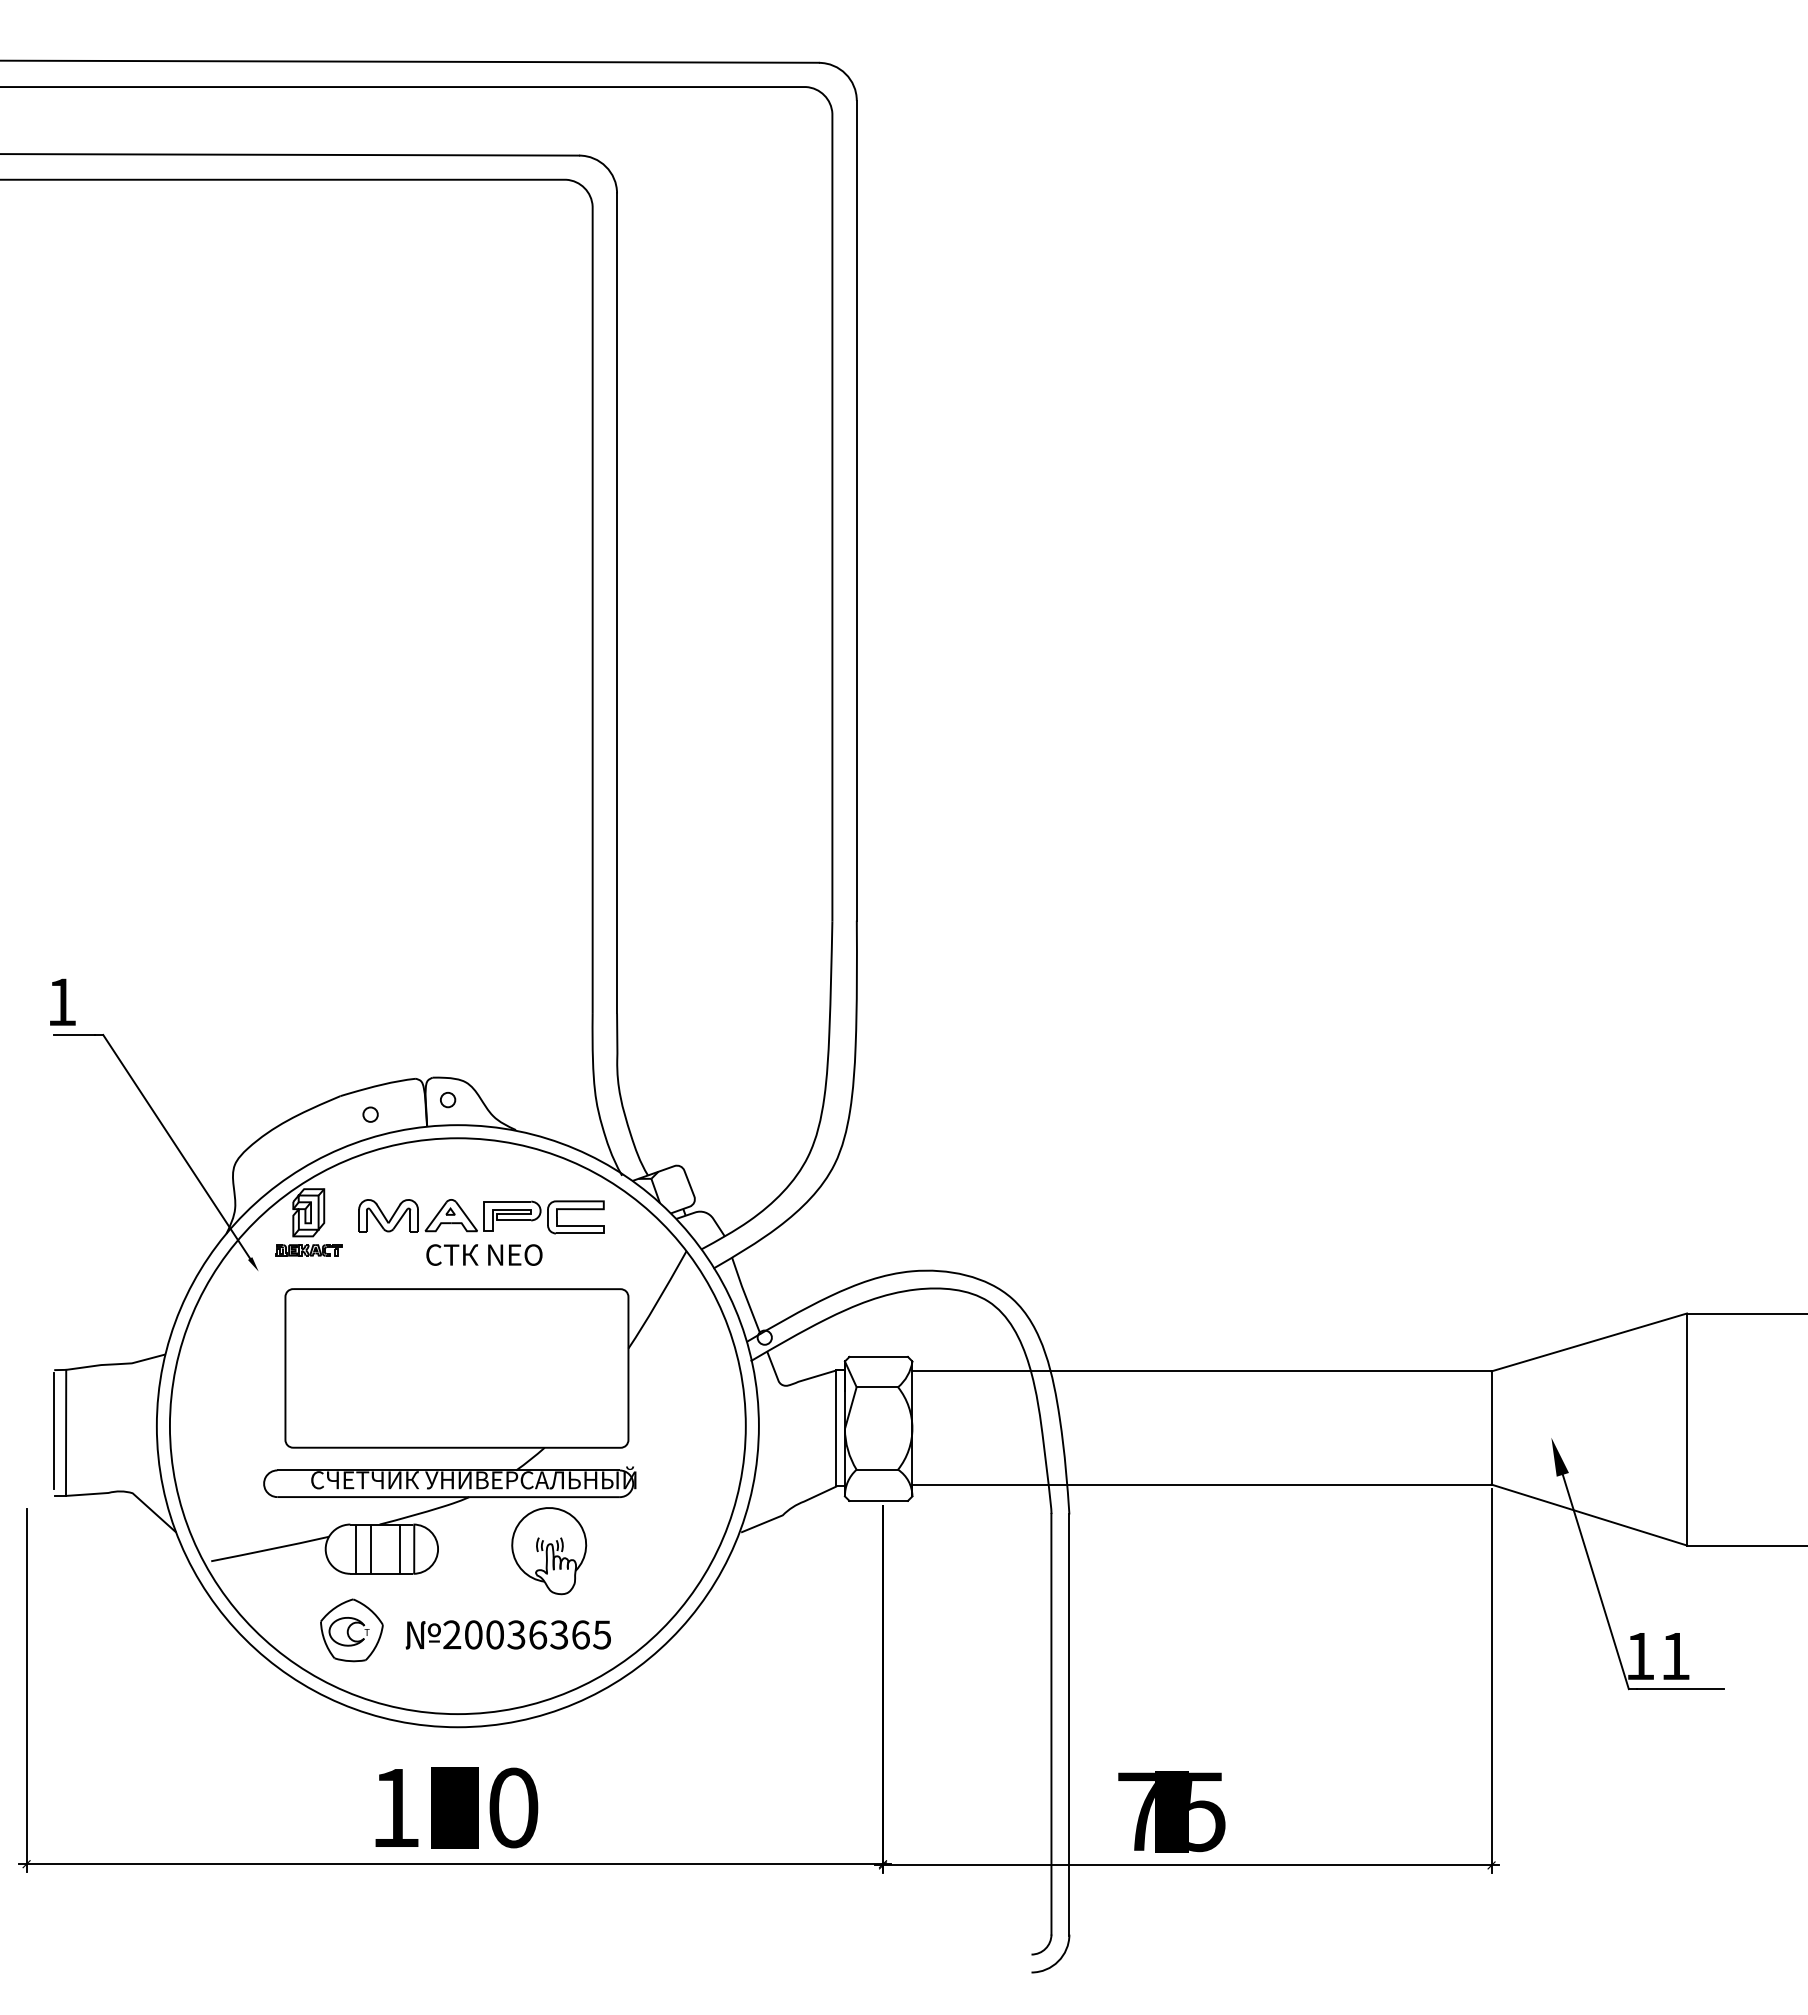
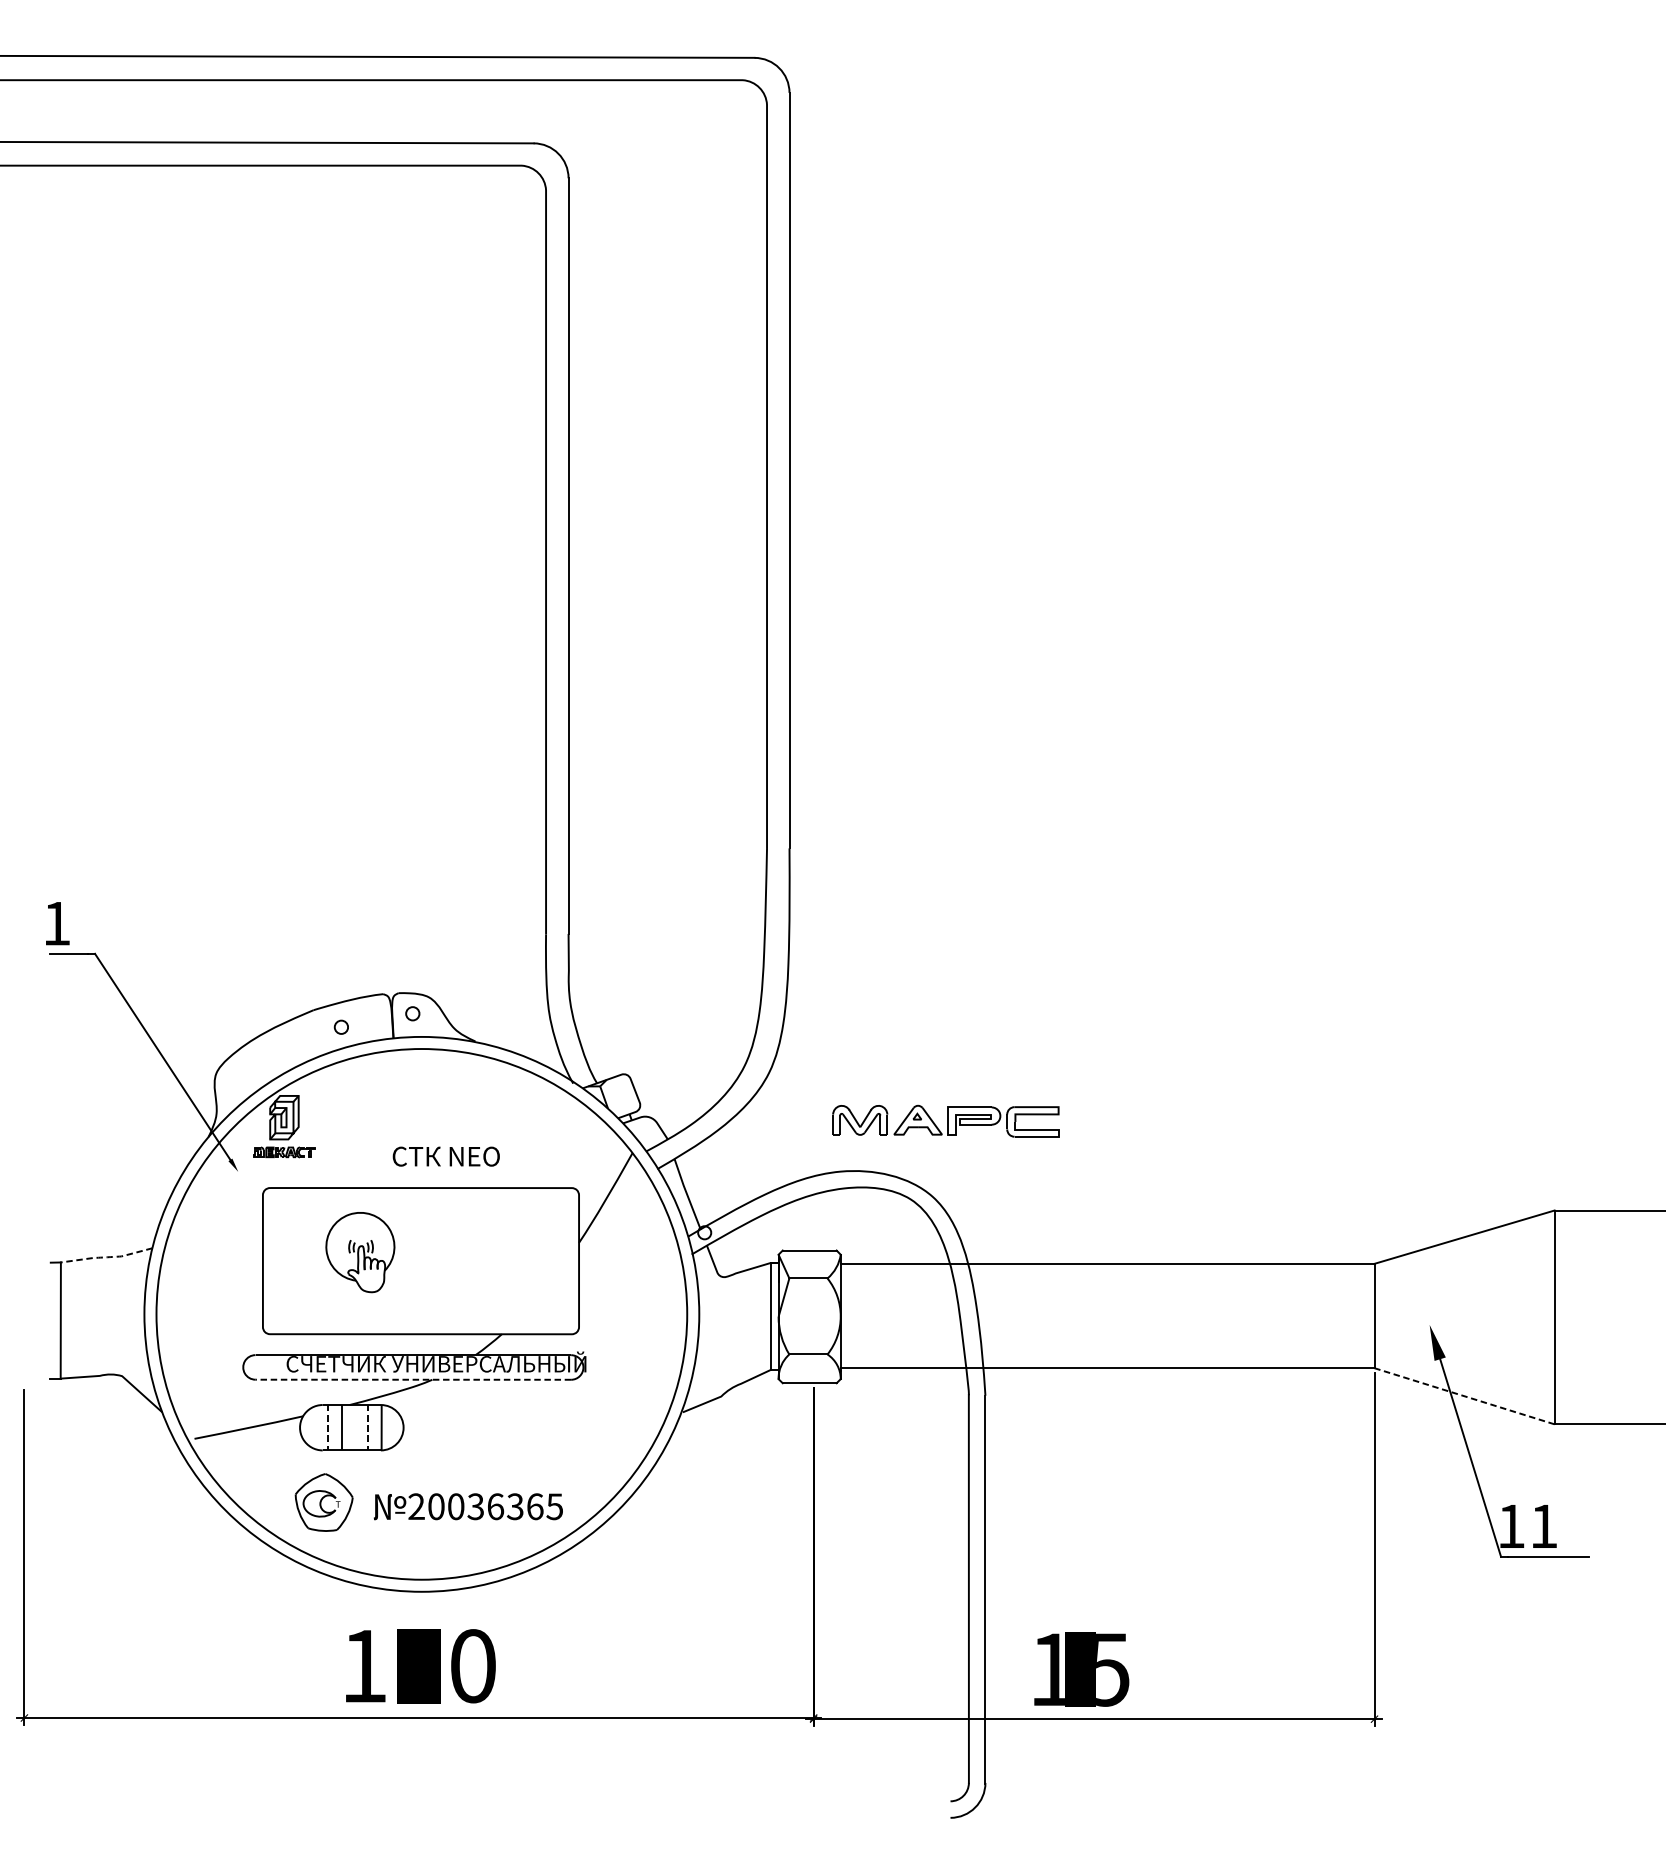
part: (481, 1216) -> (945, 1121), moved
line: (116, 1364) -> (107, 1257), solid -> dashed
line: (54, 1431) -> (50, 1319), removed
line: (448, 1497) -> (413, 1380), solid -> dashed
line: (1588, 1514) -> (1463, 1395), solid -> dashed
line: (356, 1549) -> (328, 1428), solid -> dashed
line: (399, 1549) -> (368, 1428), solid -> dashed
part: (549, 1551) -> (360, 1252), moved
text: (1136, 1811) -> (1047, 1669), 75 -> 15

